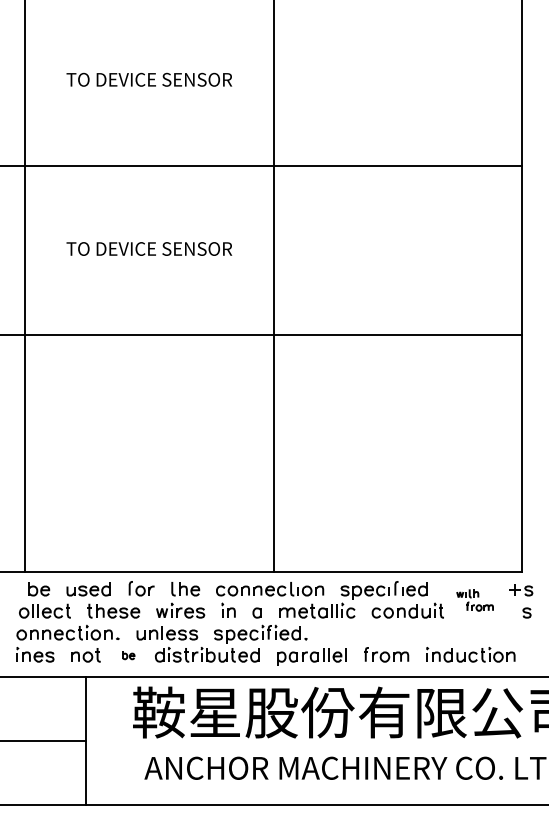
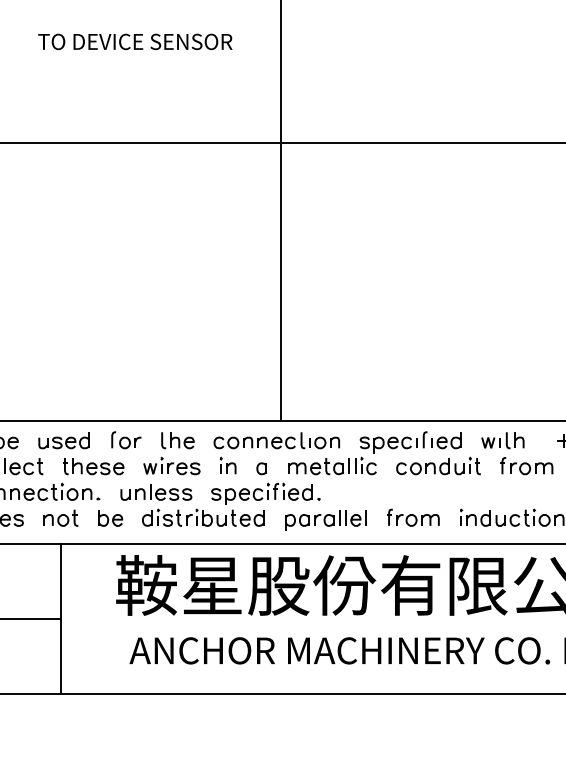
part: (474, 600) -> (516, 454), size x1.67
part: (128, 655) -> (110, 518), size x1.67

